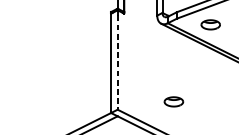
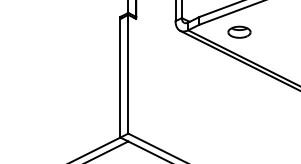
line: (117, 62) -> (128, 77), dashed -> solid
part: (173, 101) -> (195, 123), removed

